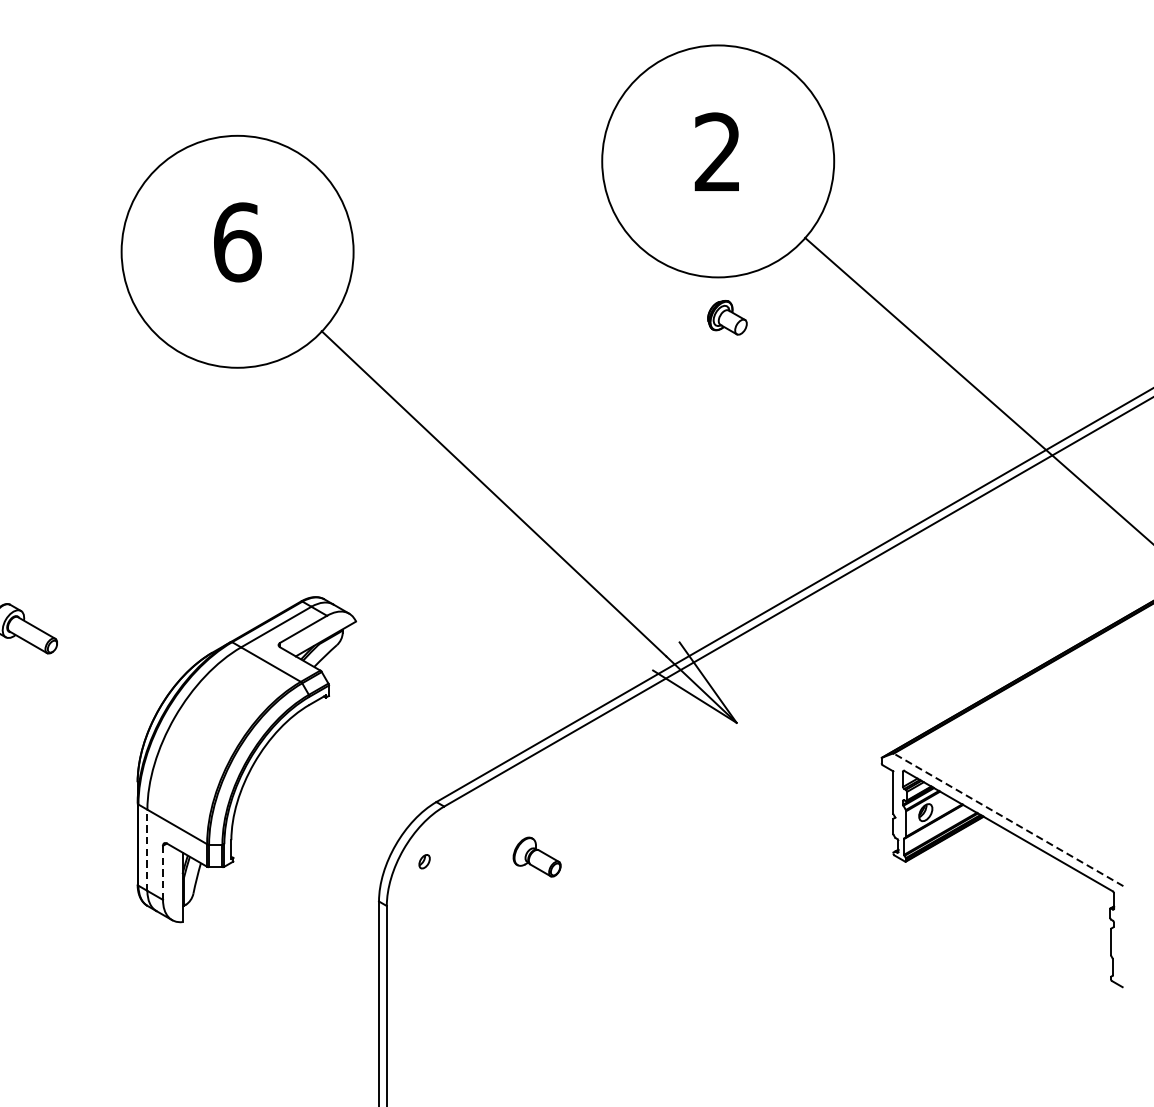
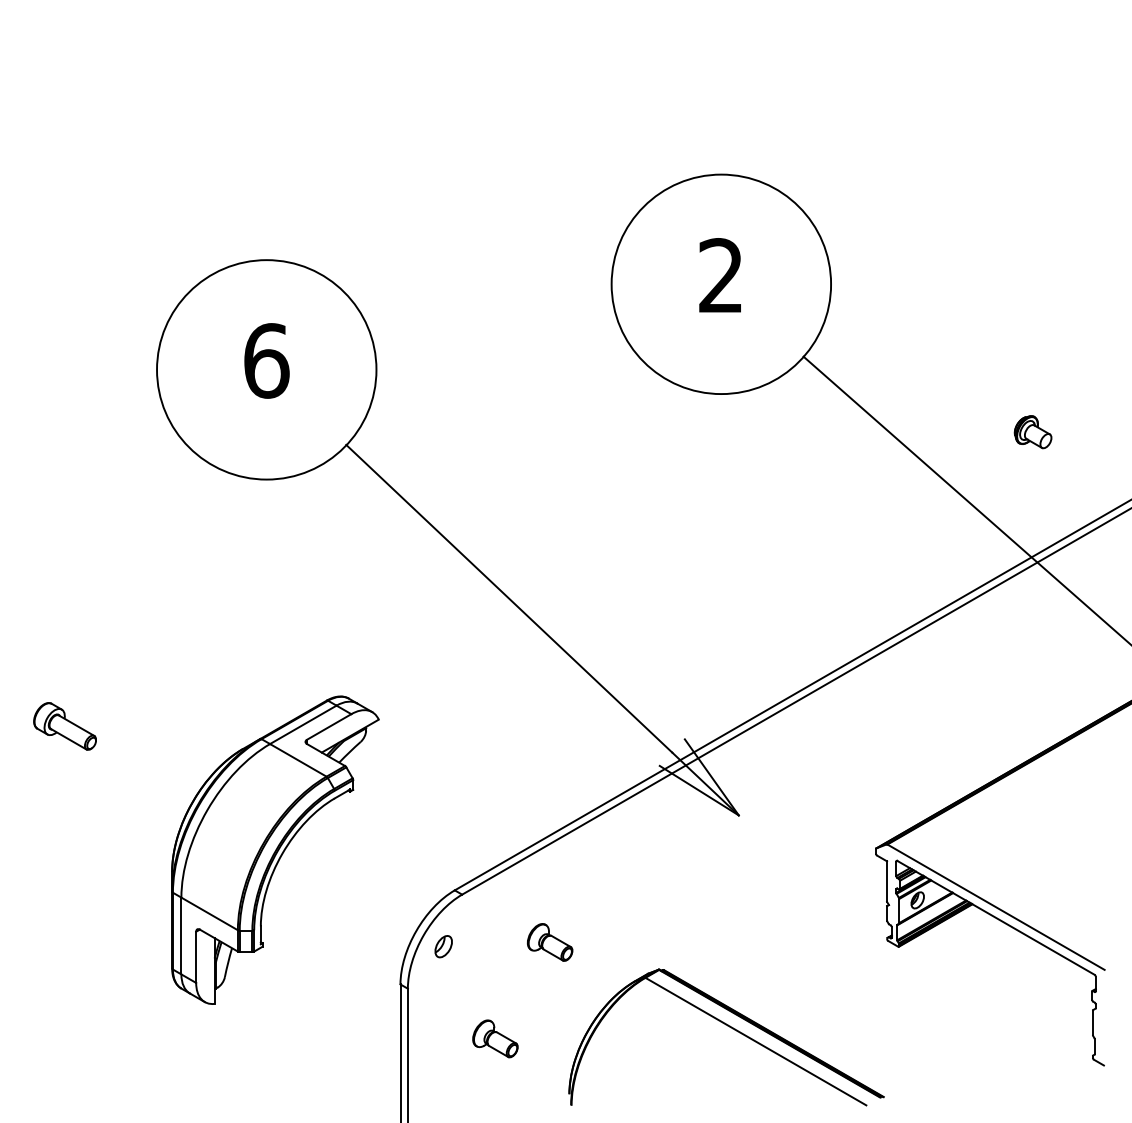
part: (726, 318) -> (1032, 432), moved
line: (1007, 819) -> (995, 906), dashed -> solid
line: (147, 849) -> (181, 935), dashed -> solid
part: (424, 861) -> (443, 946), size x1.67
line: (163, 873) -> (196, 957), dashed -> solid
part: (729, 949) -> (732, 1029), added
part: (479, 958) -> (495, 1038), added

